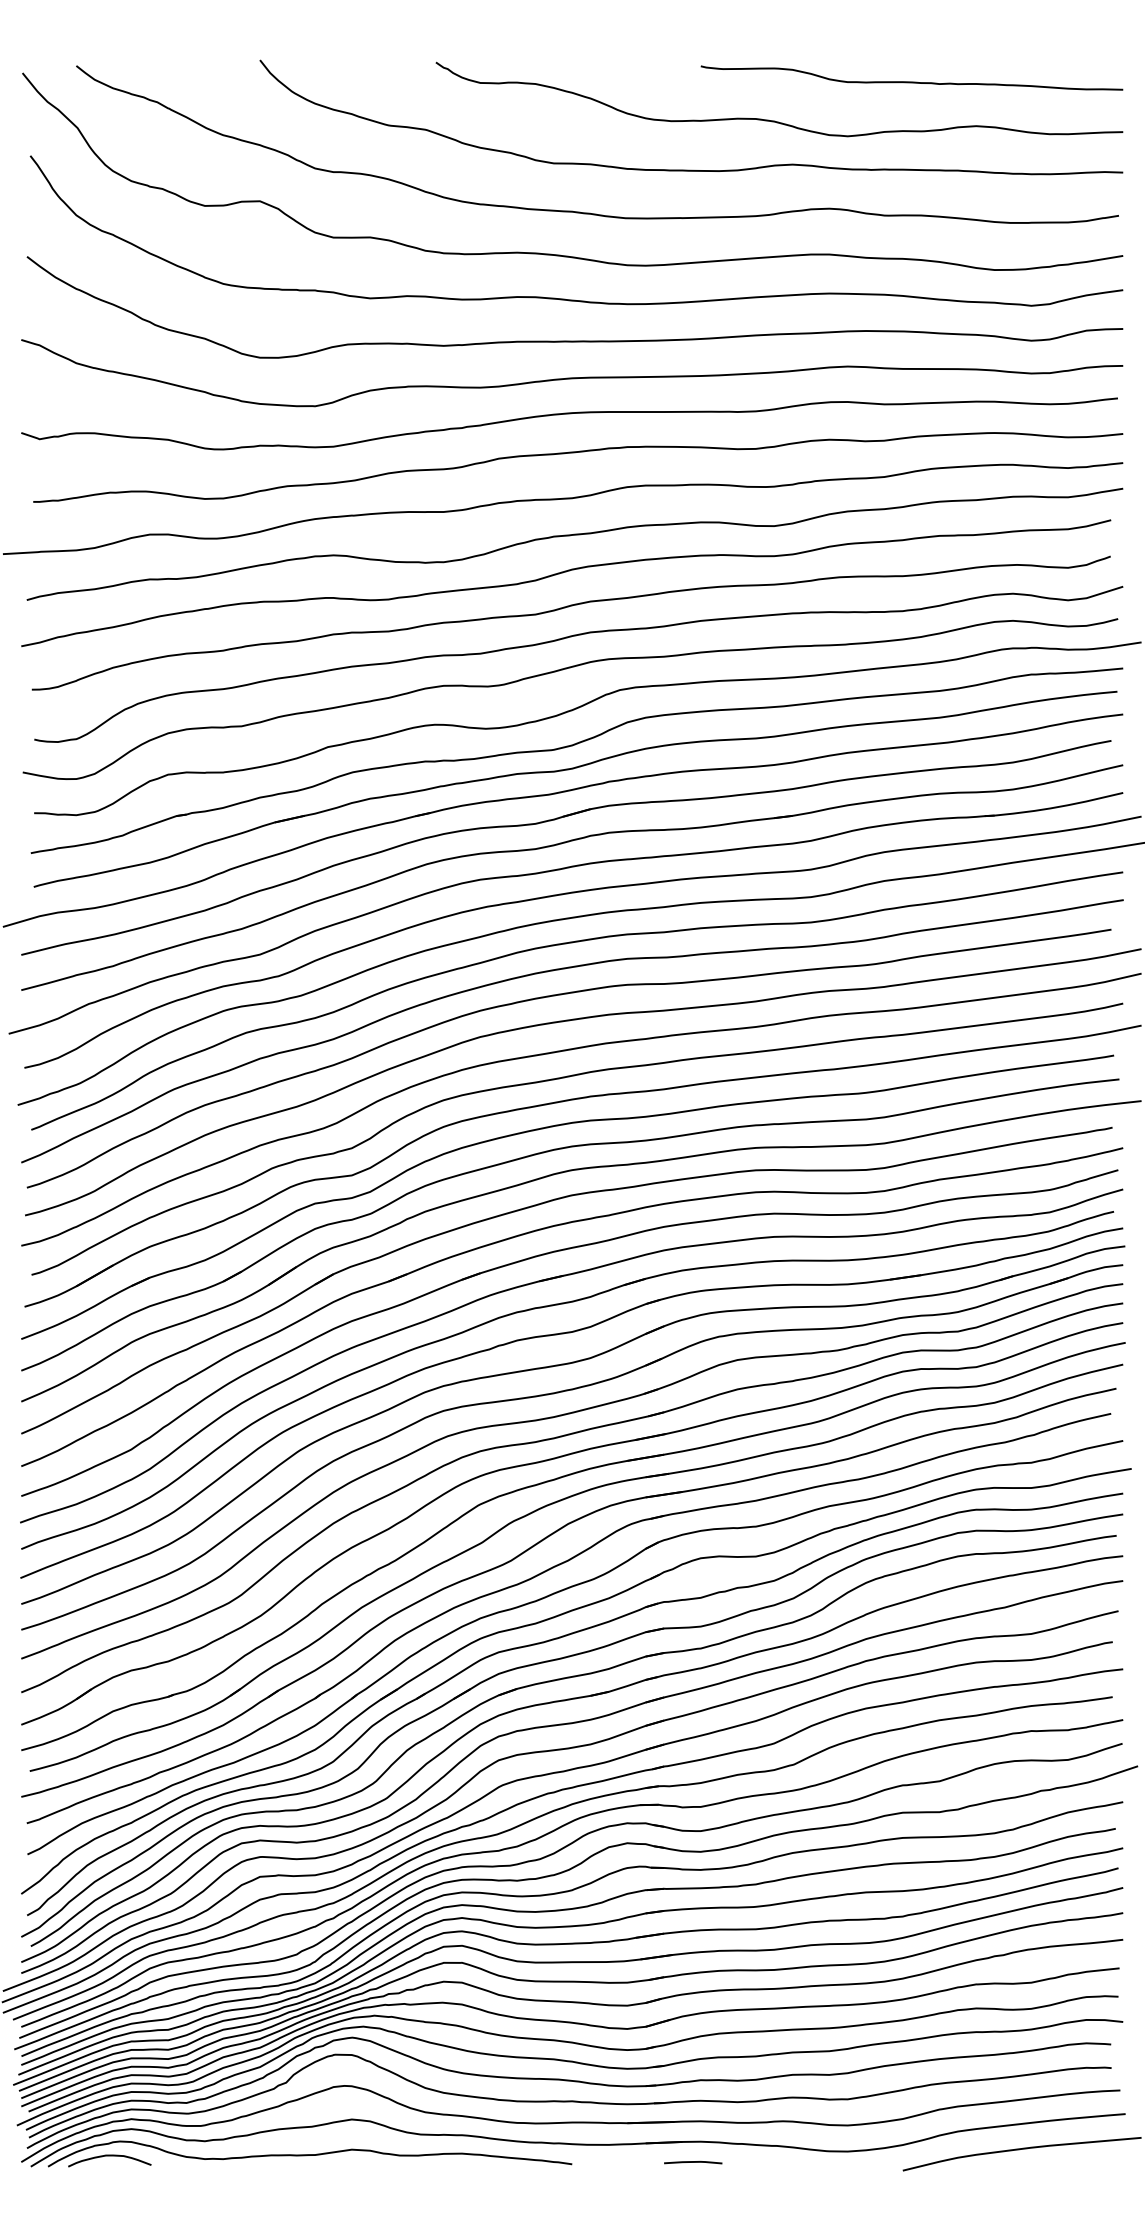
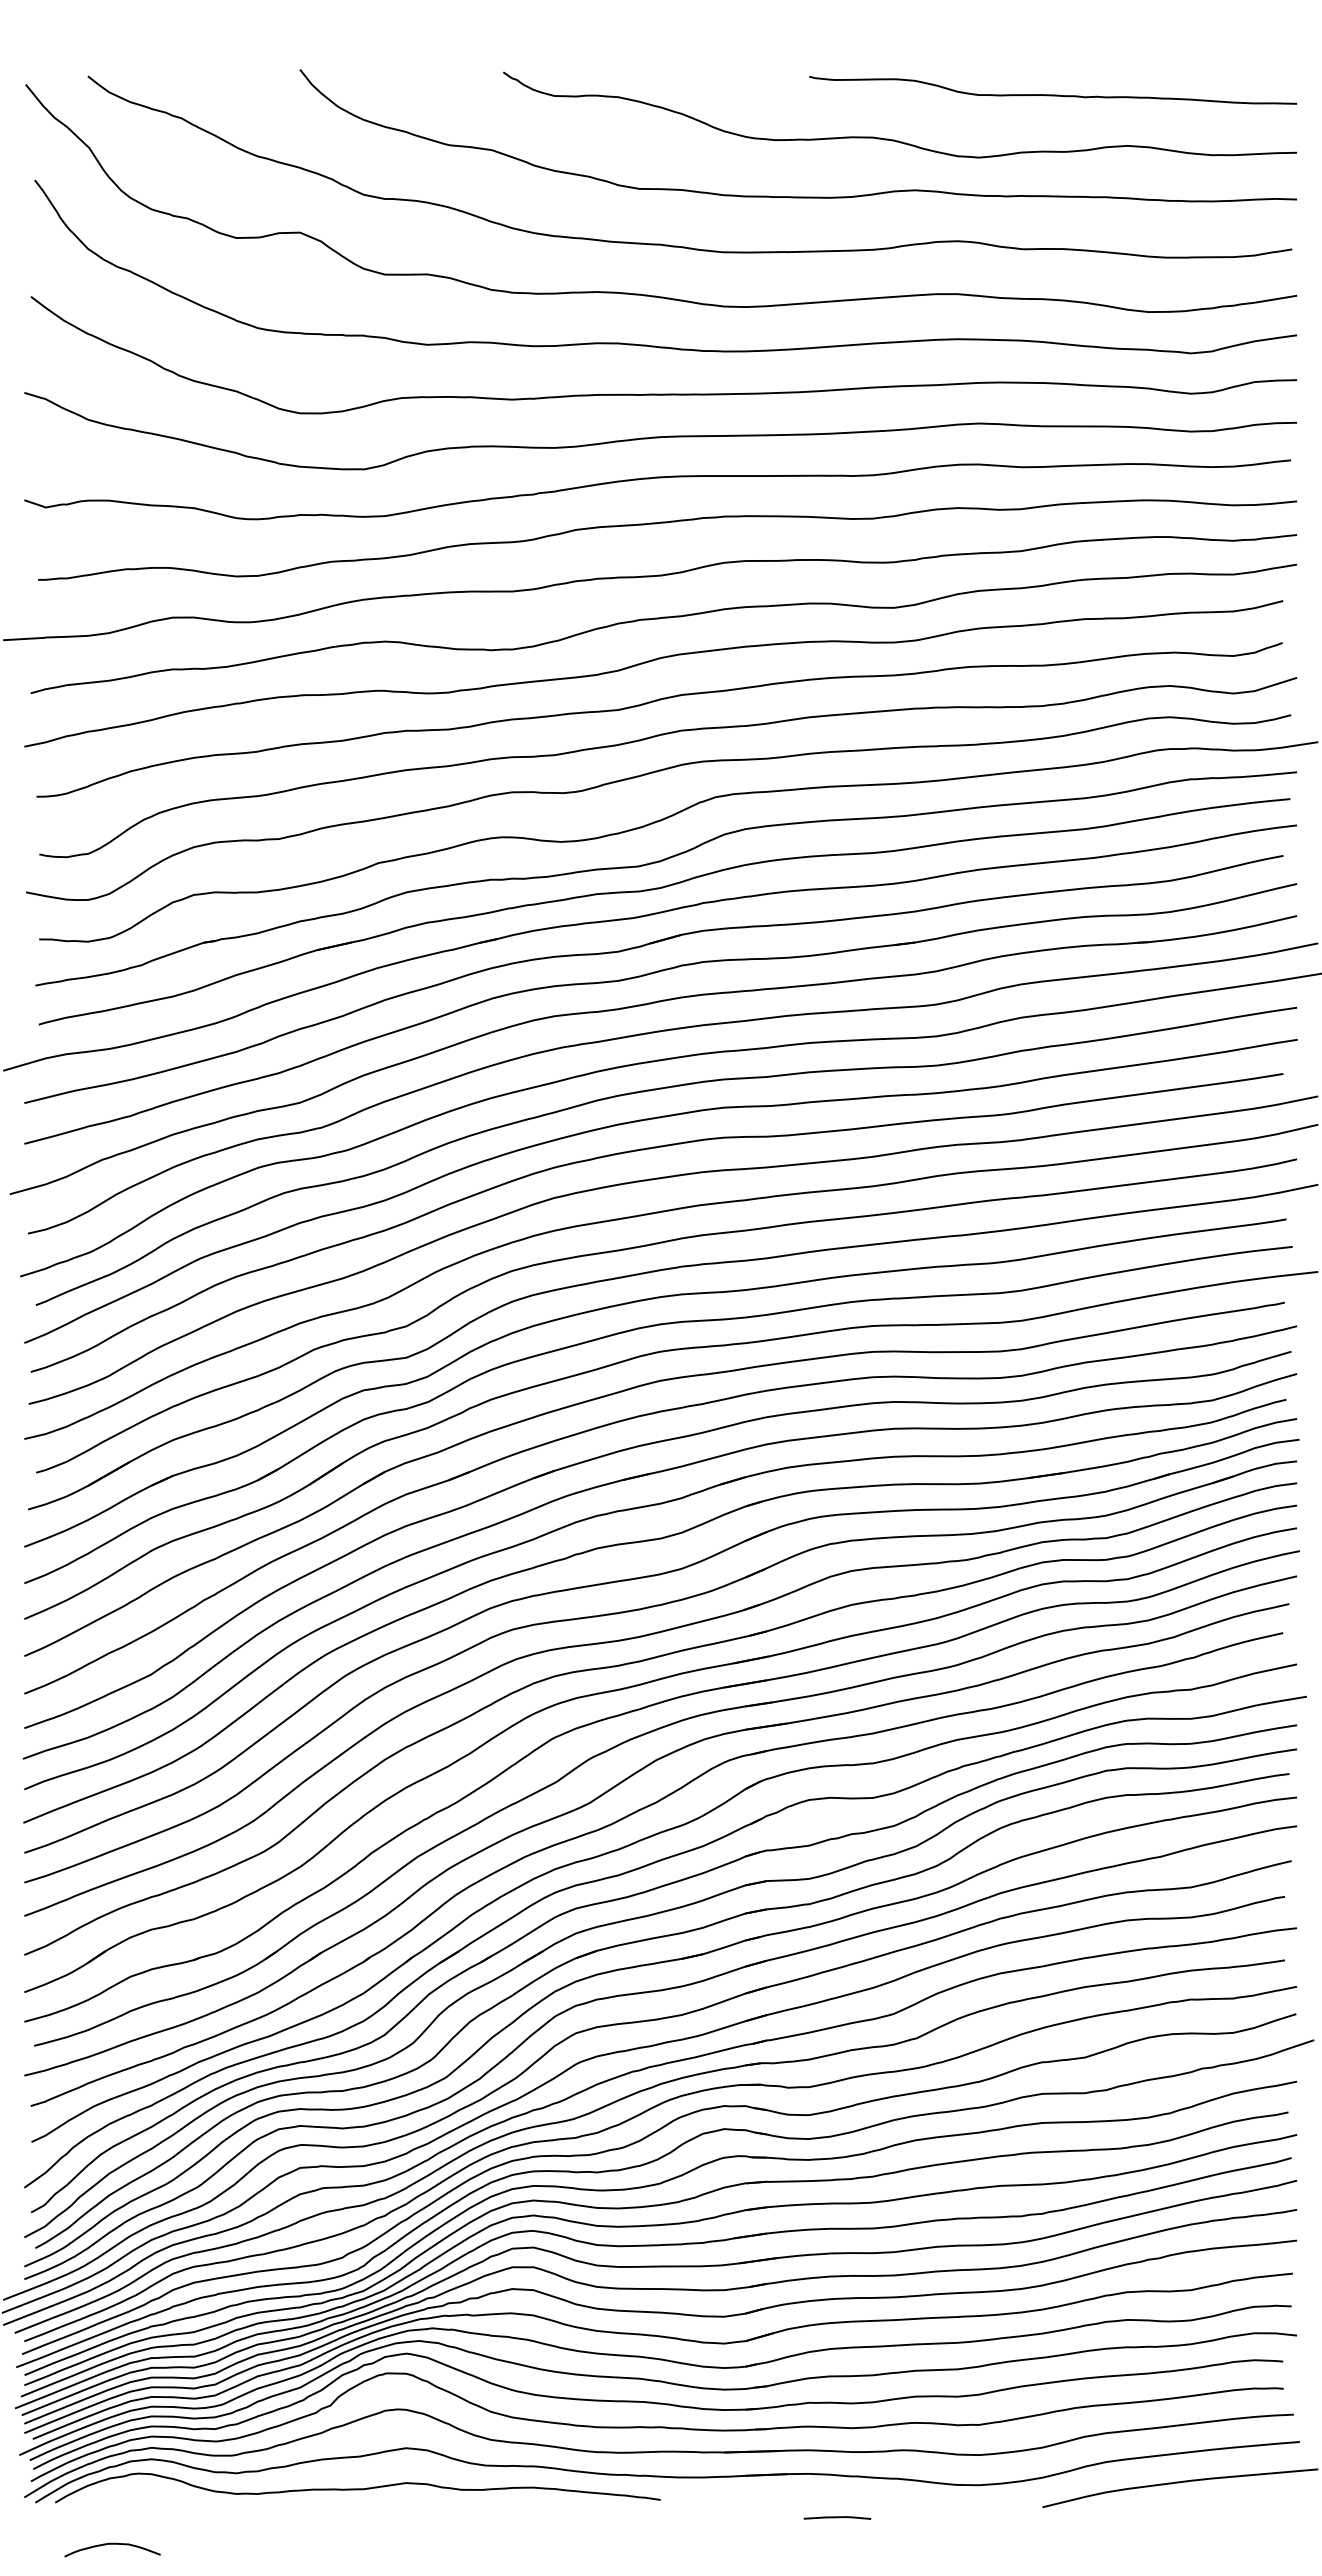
curve: (109, 2156) -> (112, 2544), moved
line: (693, 2162) -> (837, 2517), moved

